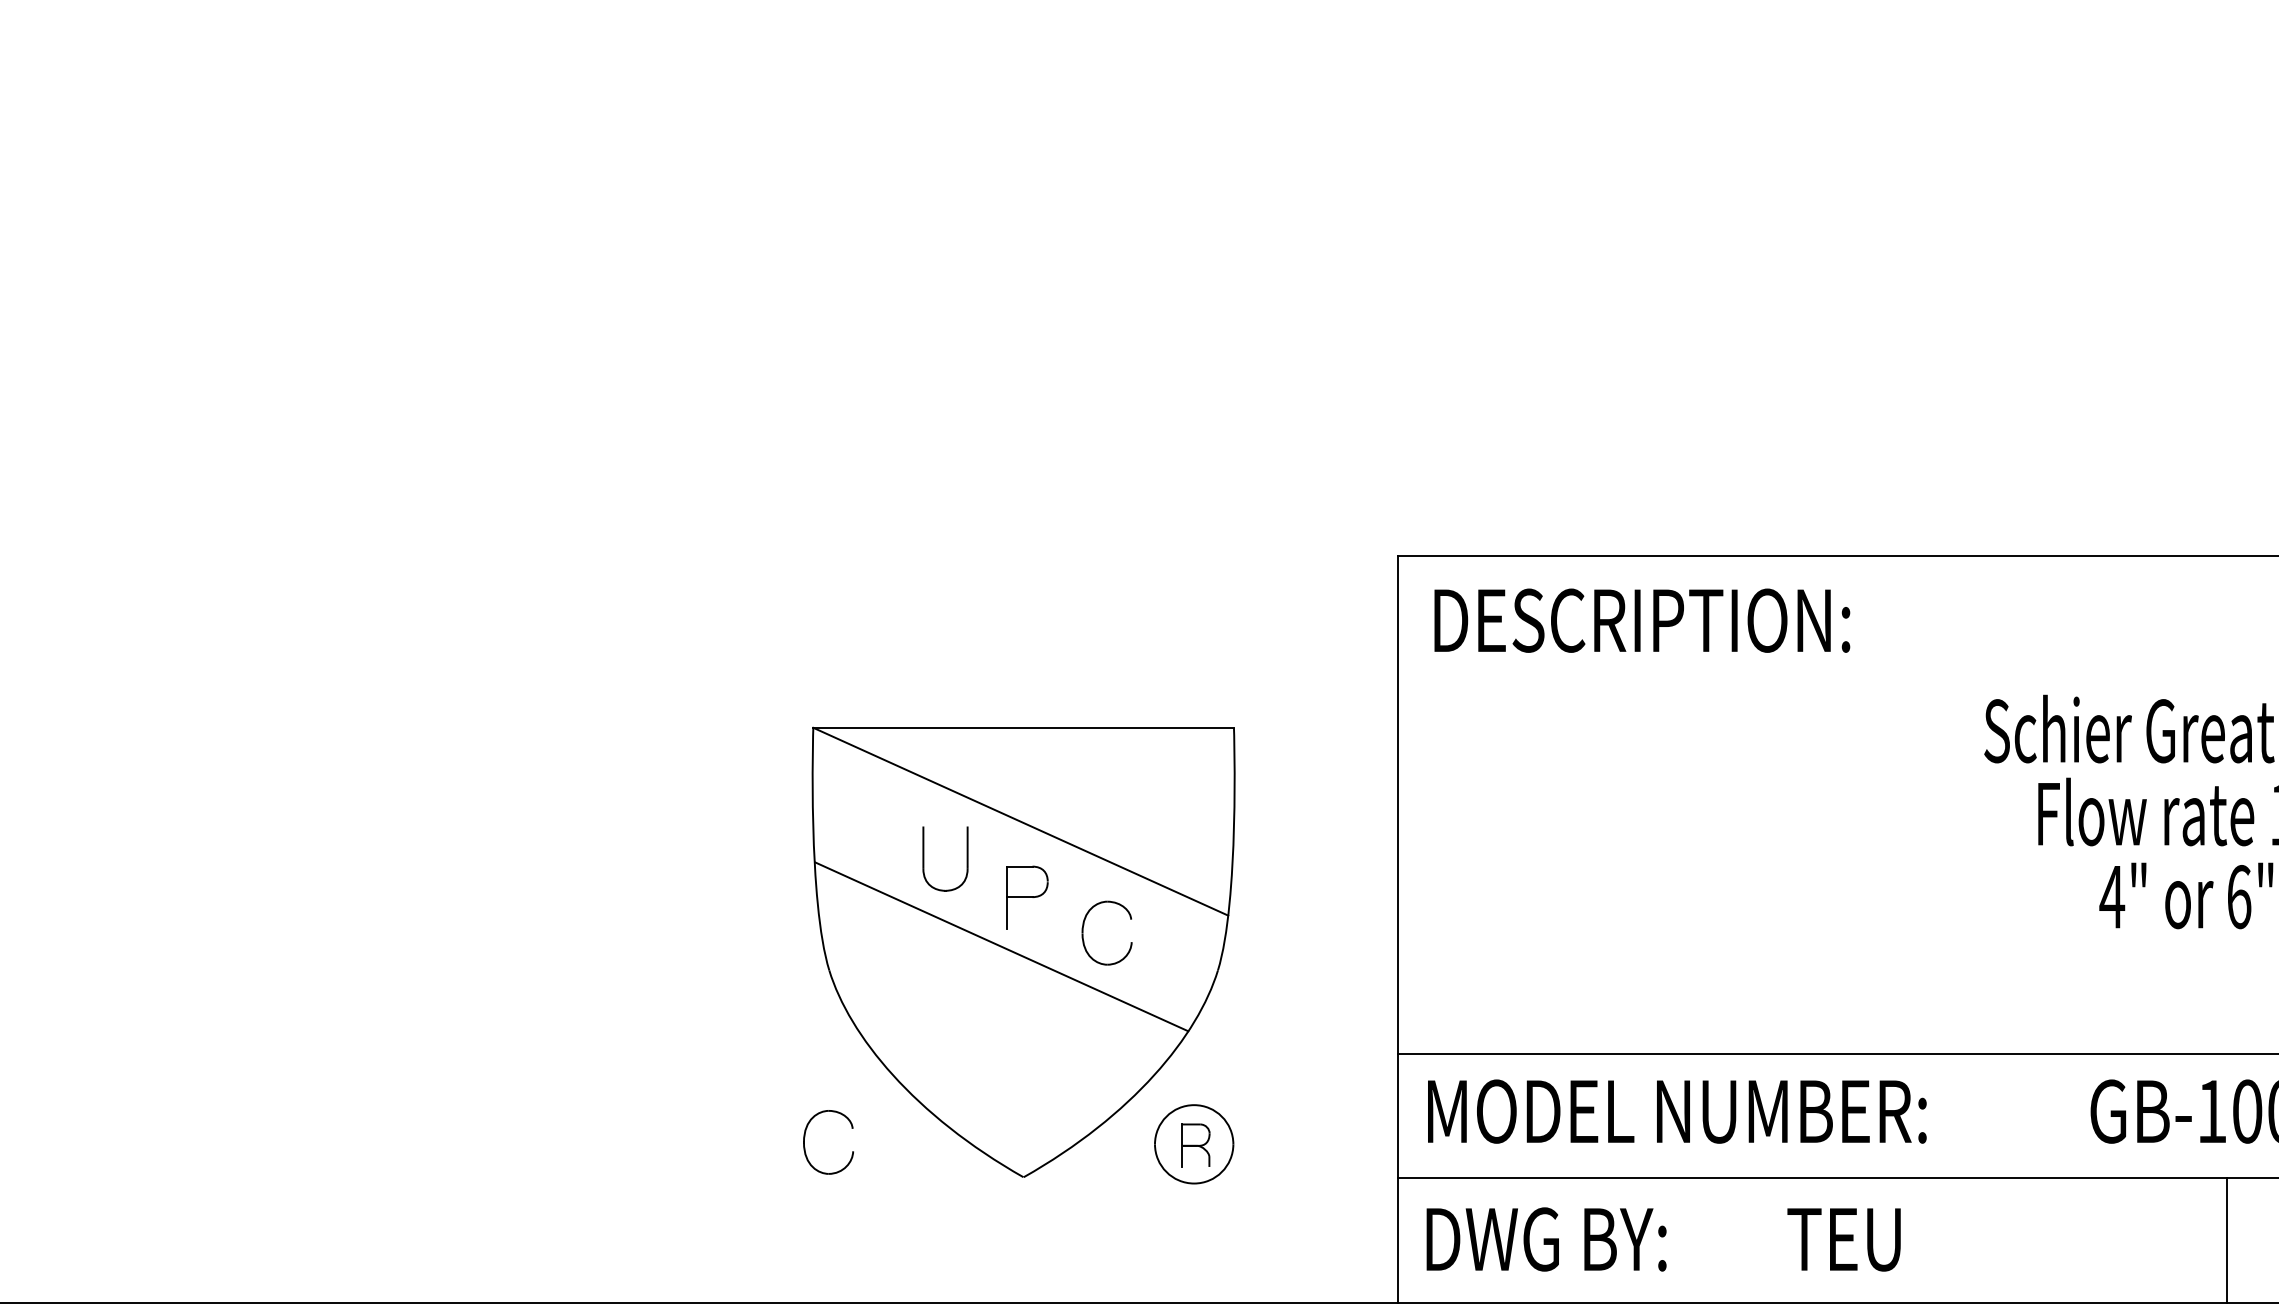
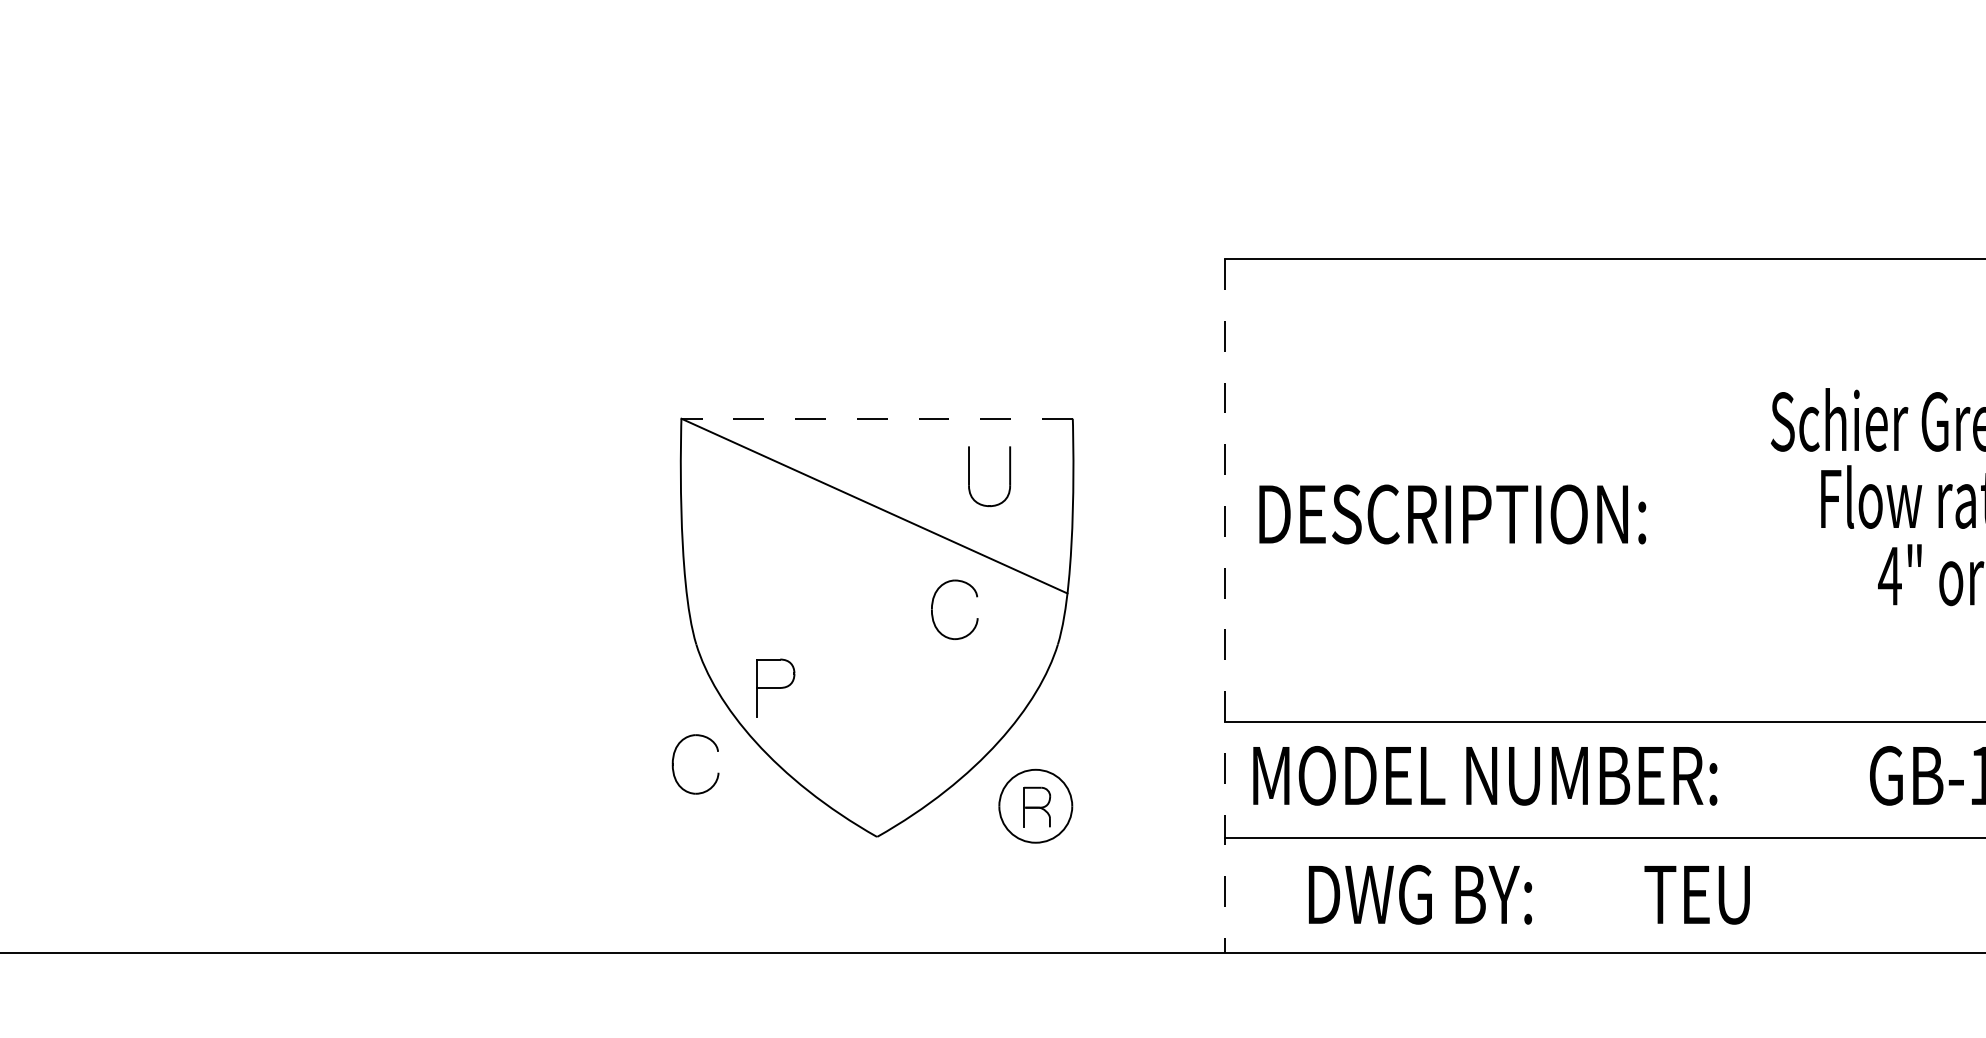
text: (1642, 620) -> (1452, 514), moved
line: (1023, 727) -> (876, 418), solid -> dashed
part: (924, 858) -> (970, 476), moved
part: (1027, 897) -> (775, 688), moved
line: (1397, 929) -> (1224, 606), solid -> dashed
line: (1001, 946) -> (856, 622), removed
part: (805, 1137) -> (674, 759), moved
text: (1663, 1239) -> (1529, 894), moved

